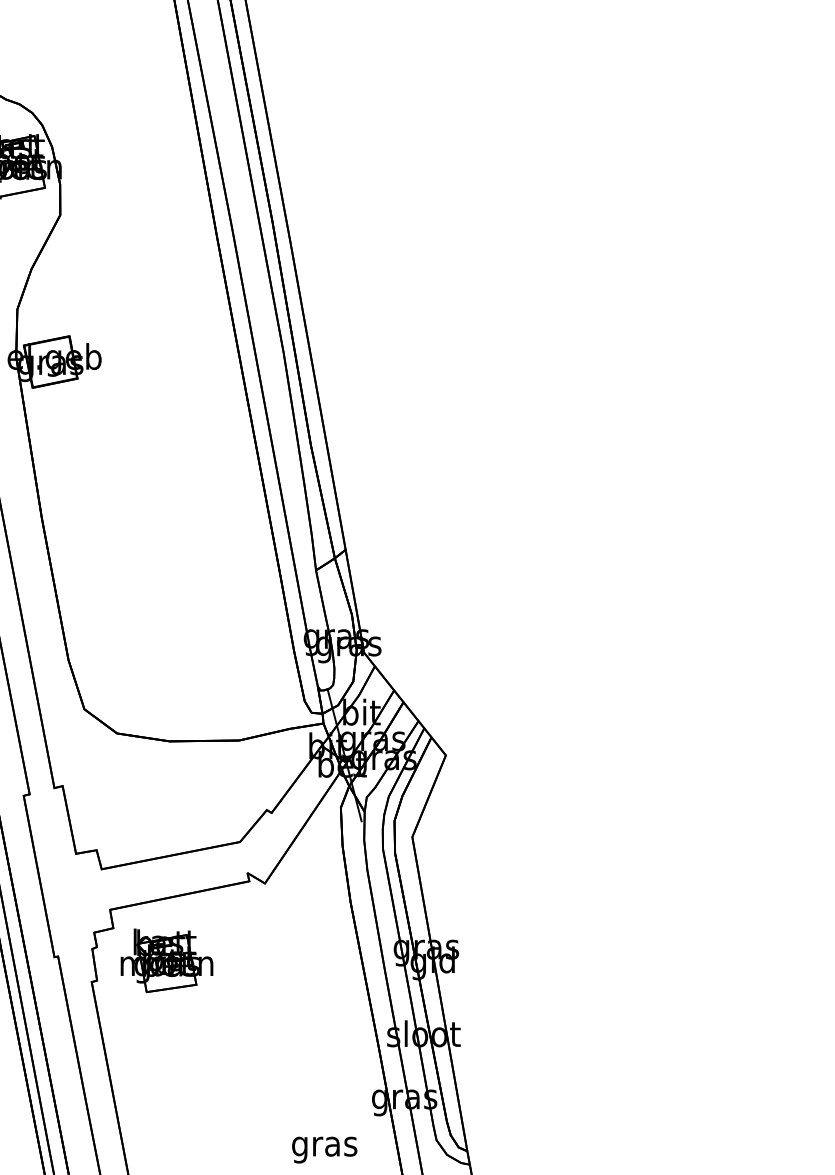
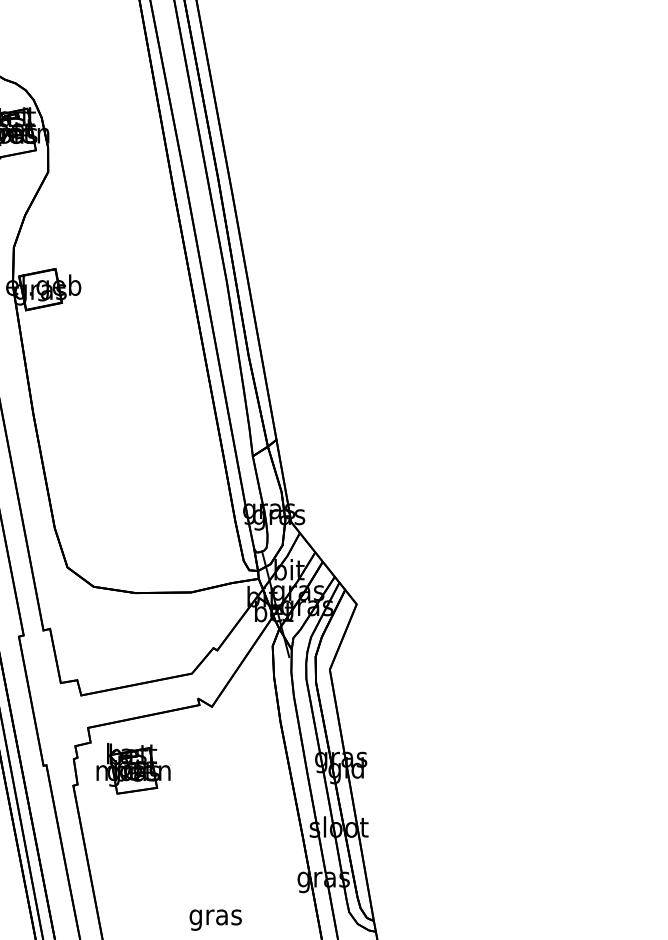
text: (324, 1149) -> (215, 919), moved

